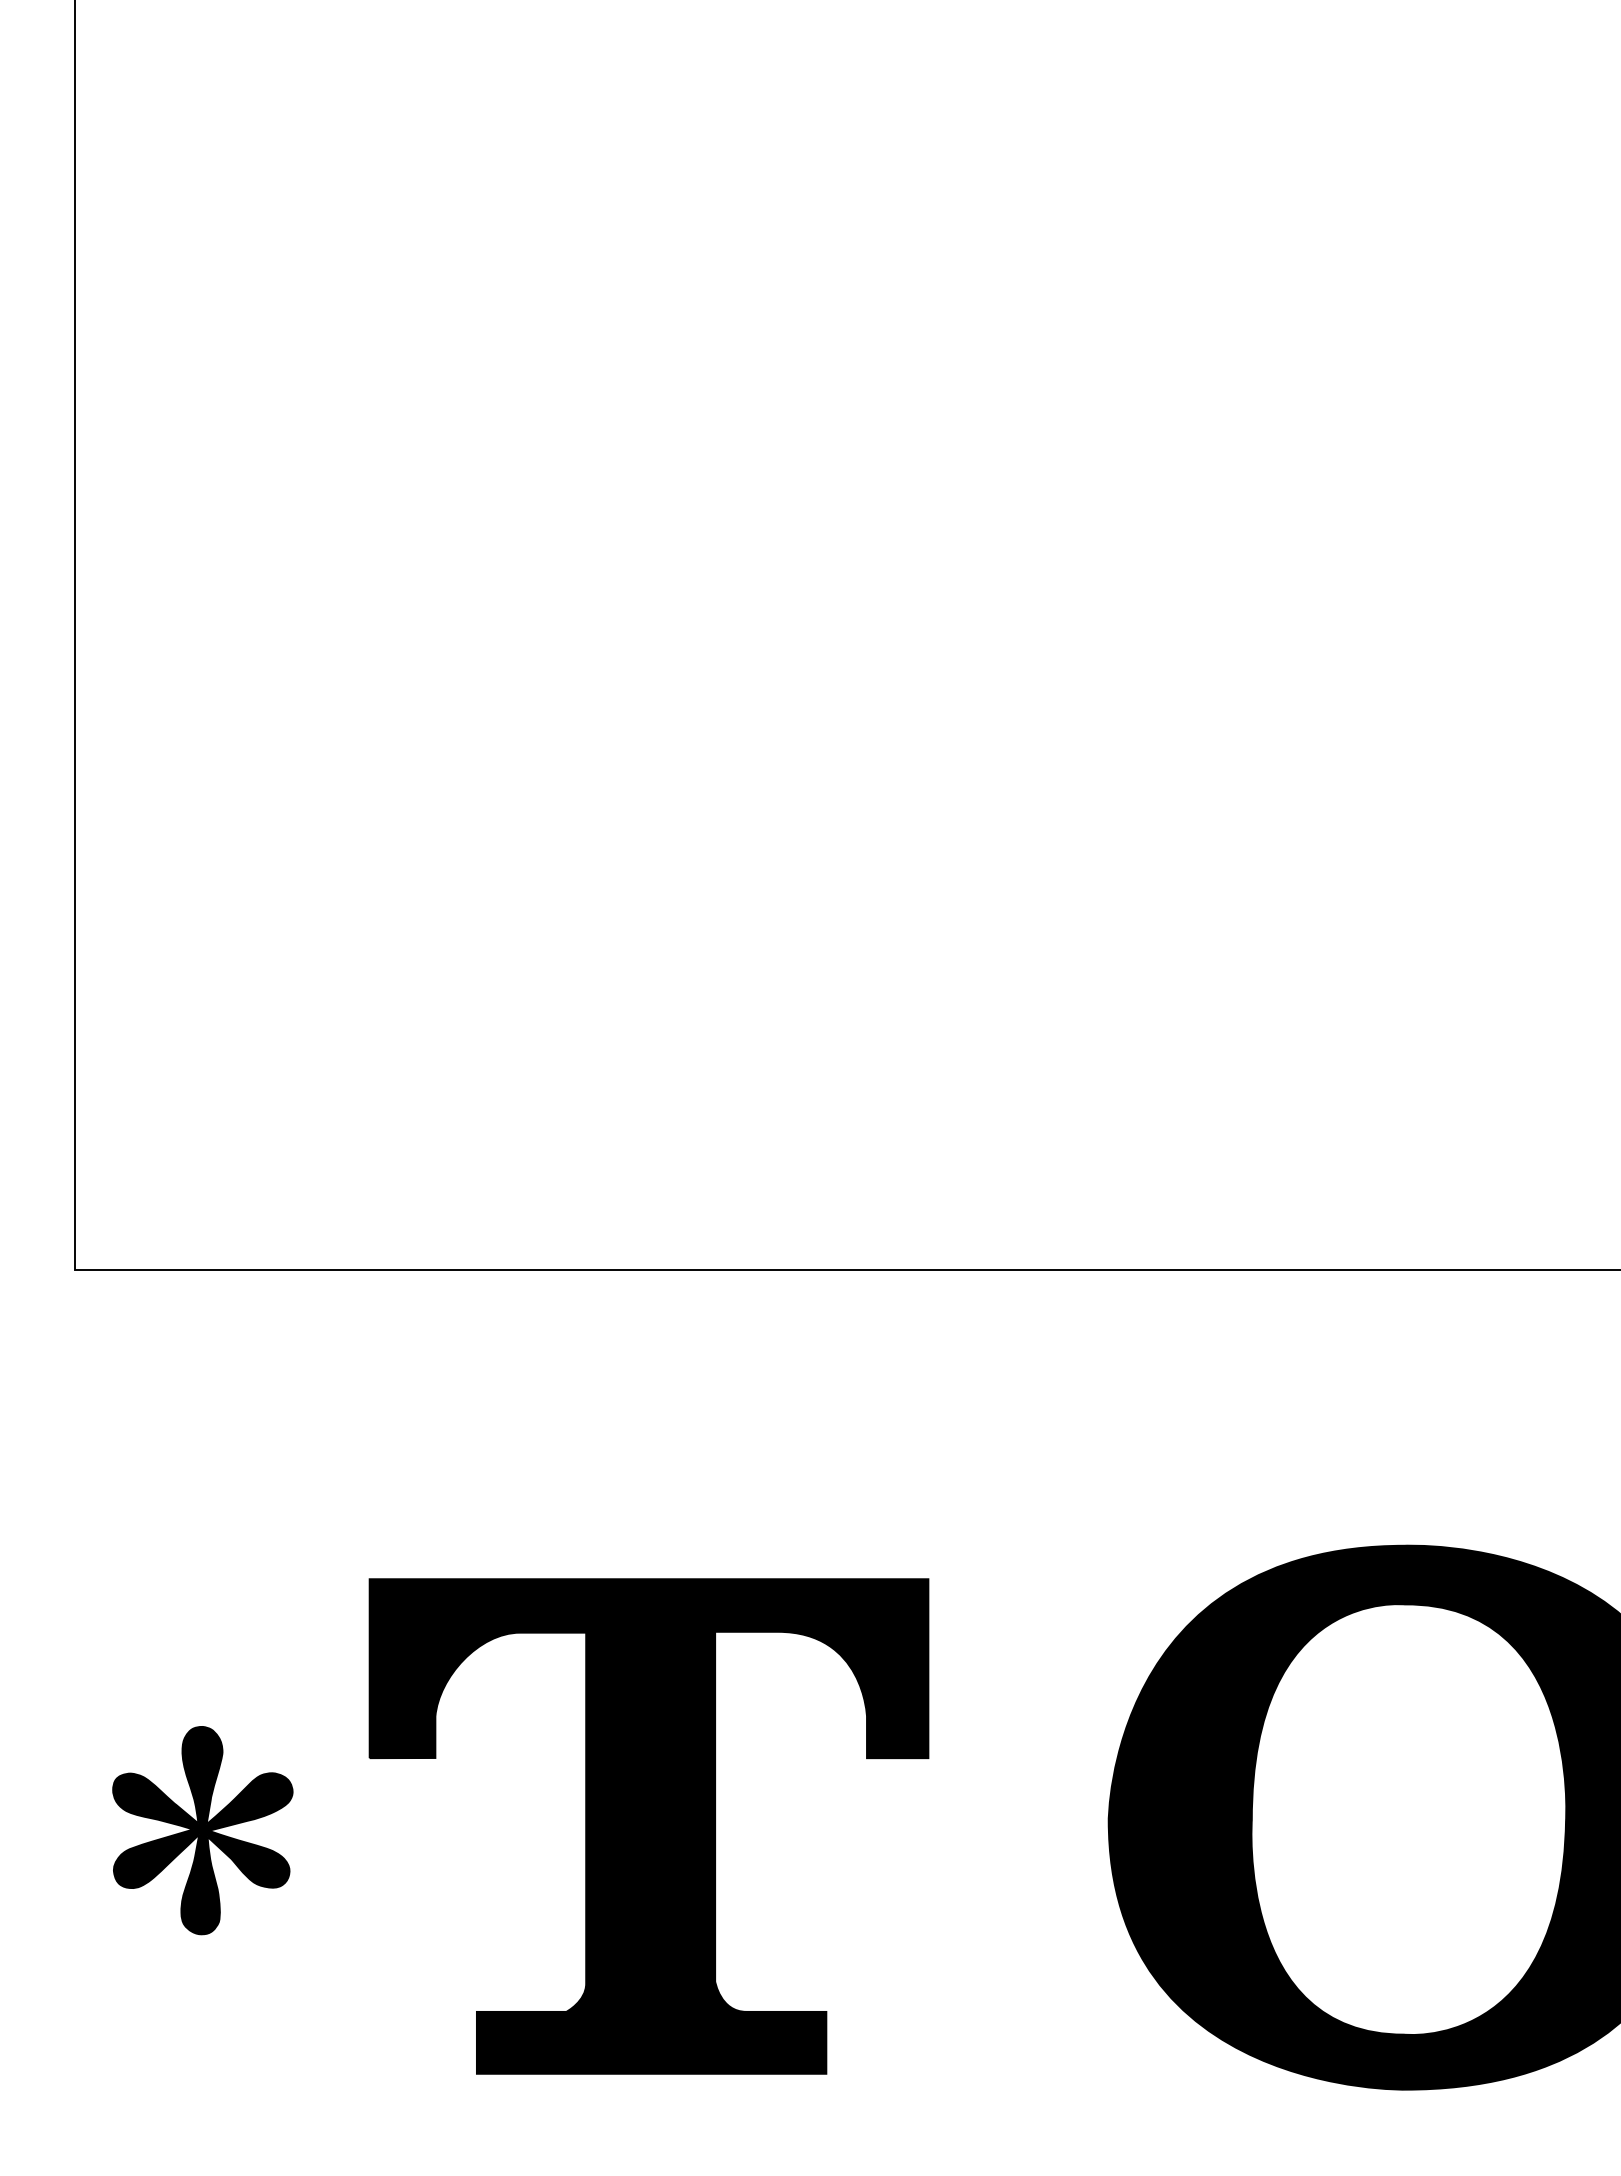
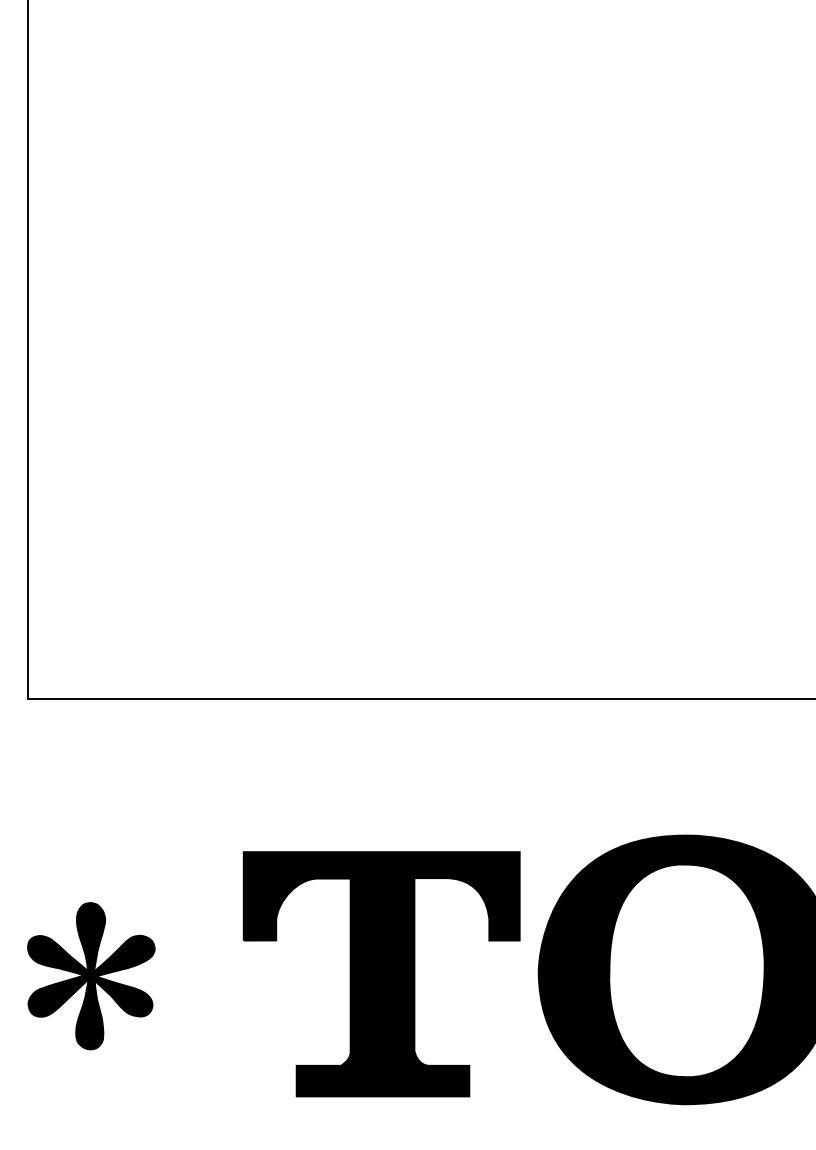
part: (648, 1826) -> (381, 974), moved
part: (203, 1830) -> (91, 976), size x1.43

